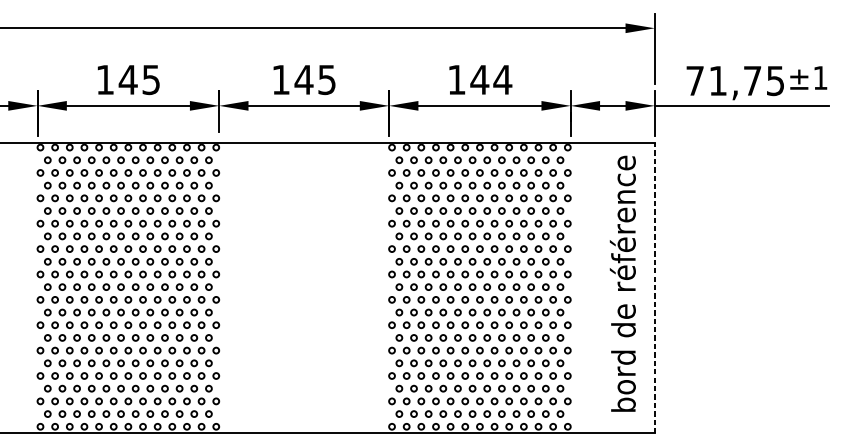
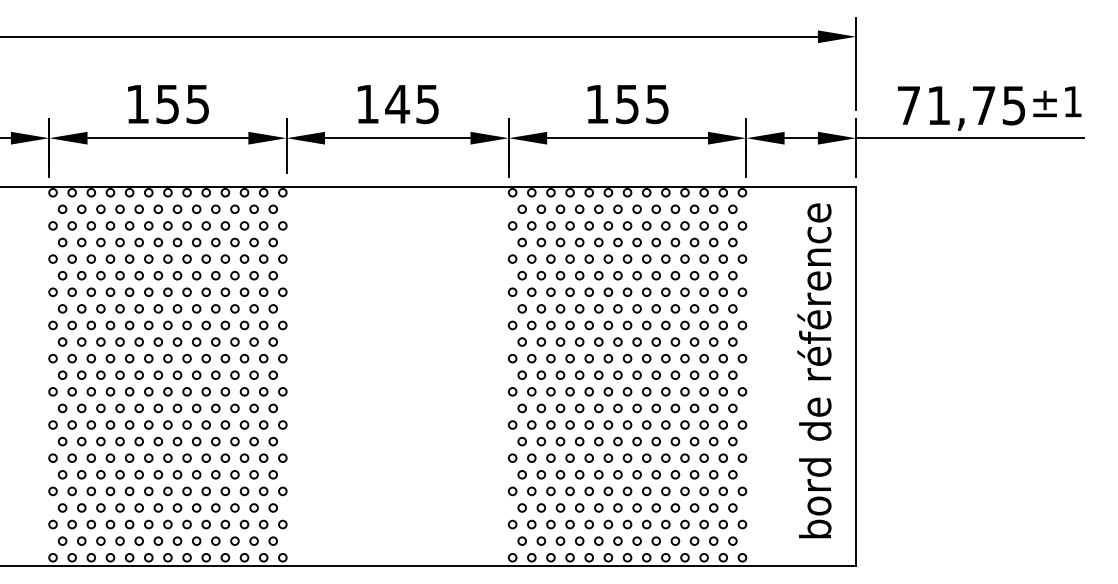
text: (128, 80) -> (167, 104), 145 -> 155
text: (490, 80) -> (641, 104), 144 -> 155
line: (655, 288) -> (856, 376), dashed -> solid

